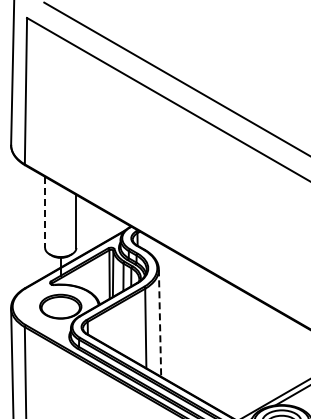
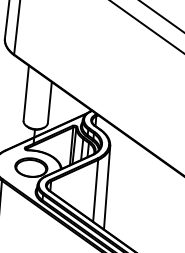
line: (45, 212) -> (26, 93), dashed -> solid
line: (160, 323) -> (107, 188), dashed -> solid

